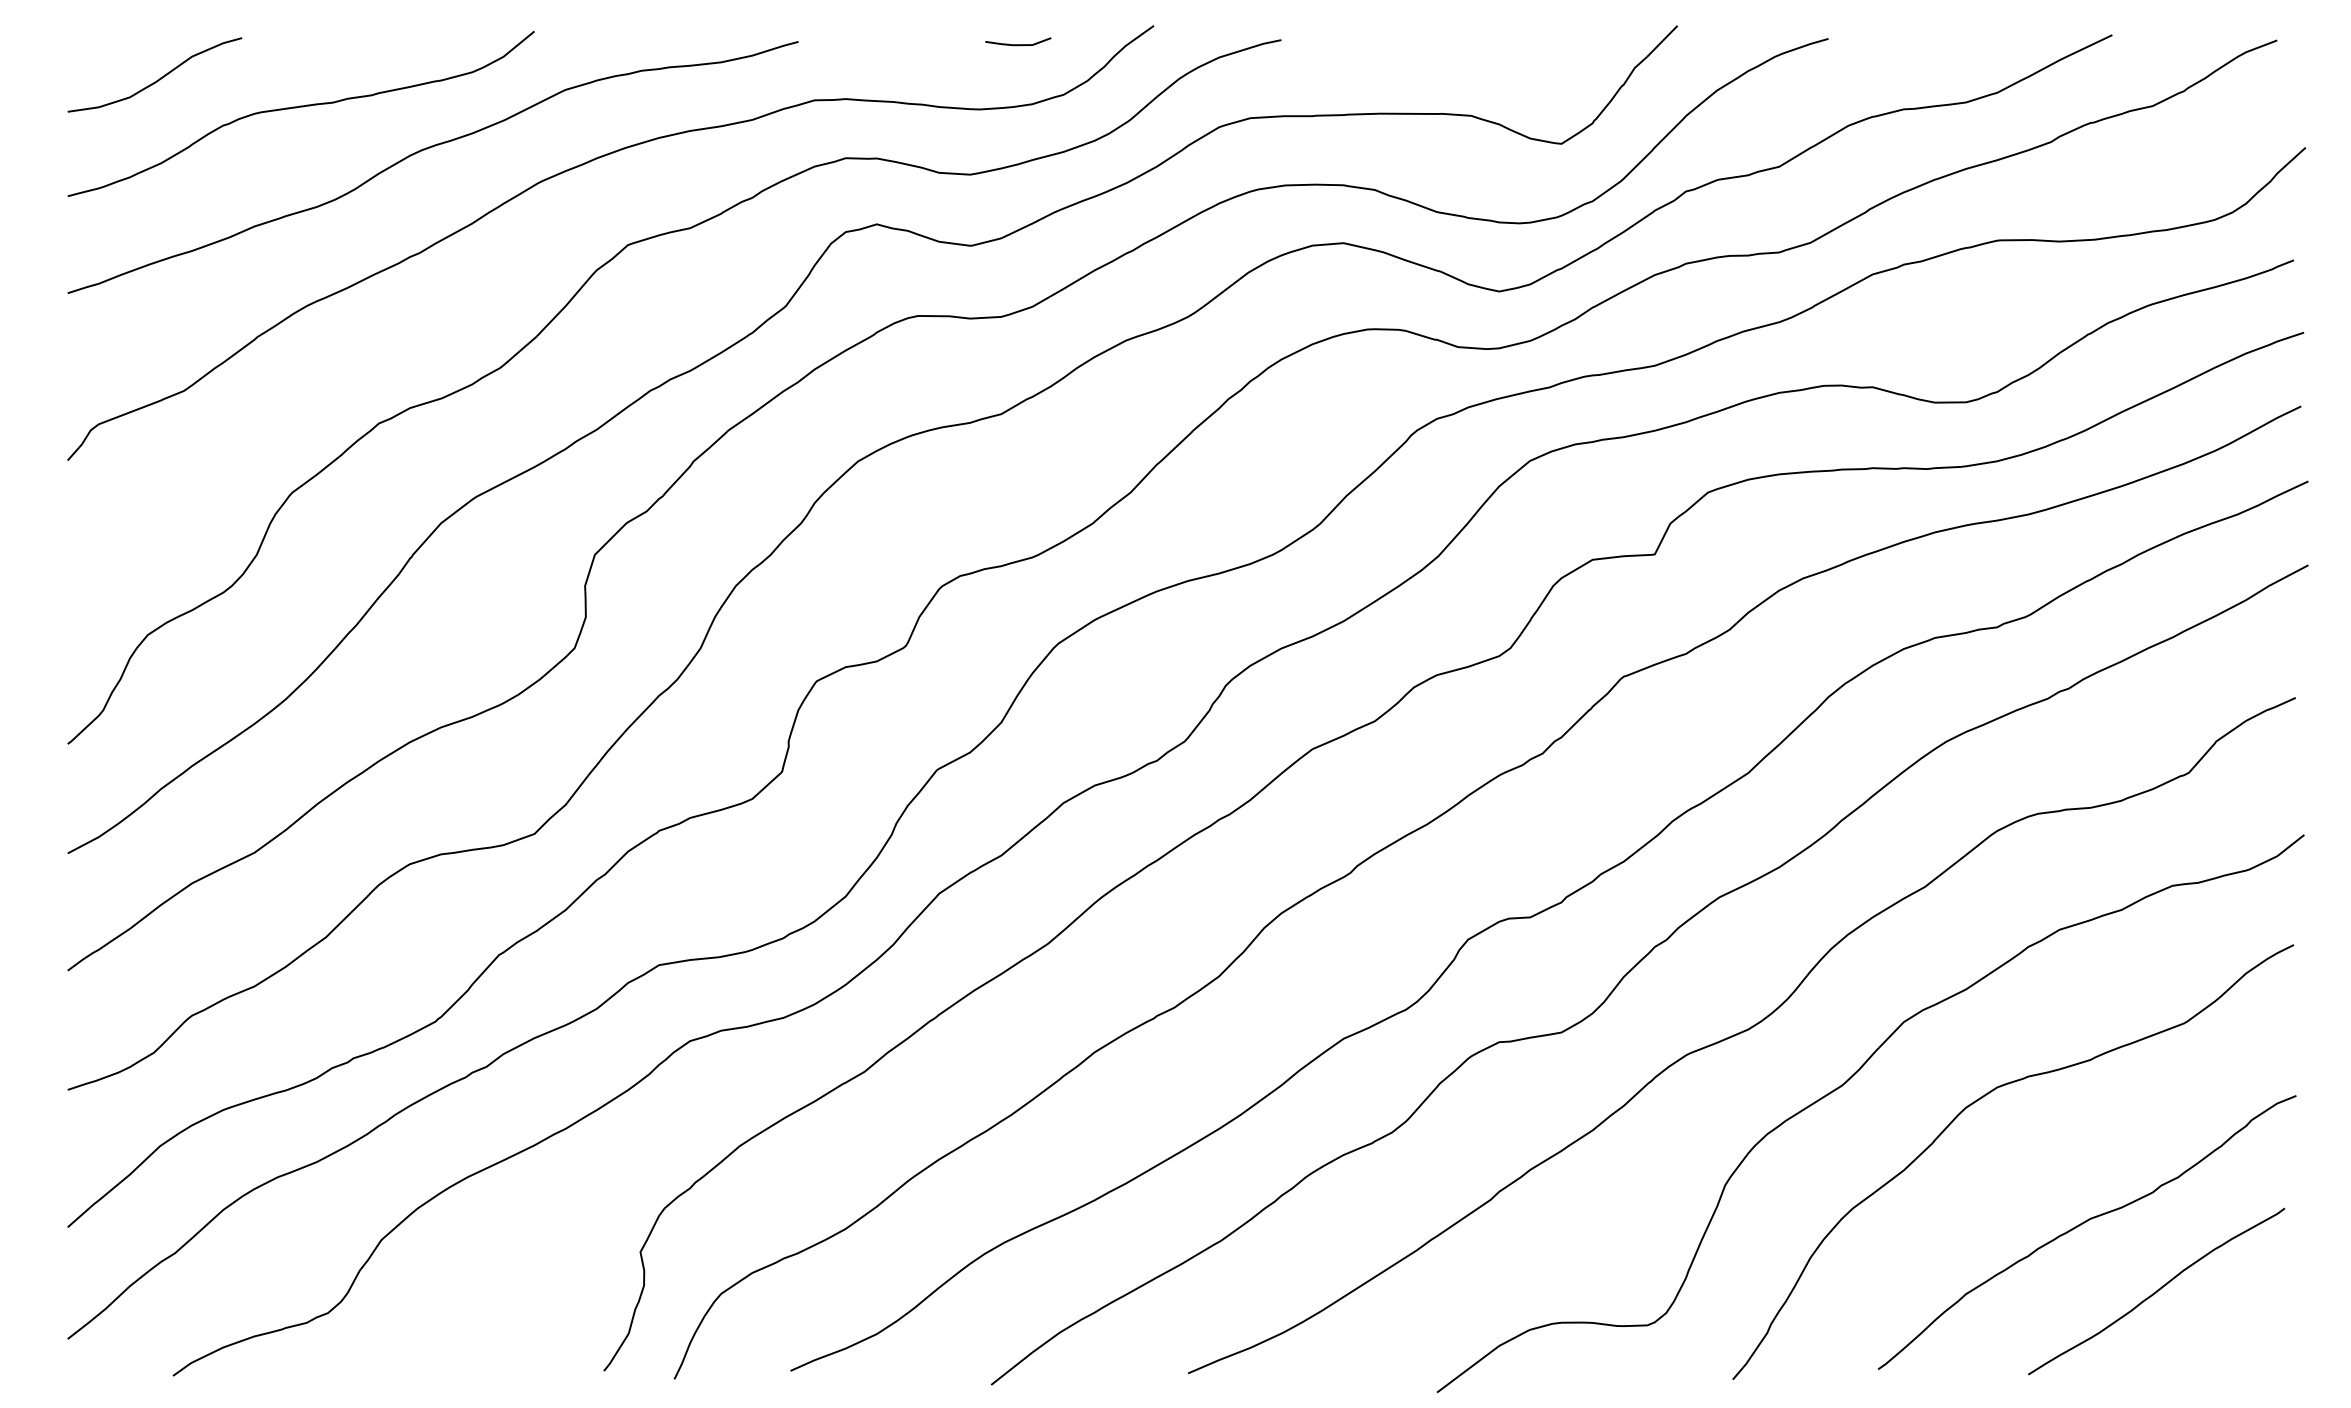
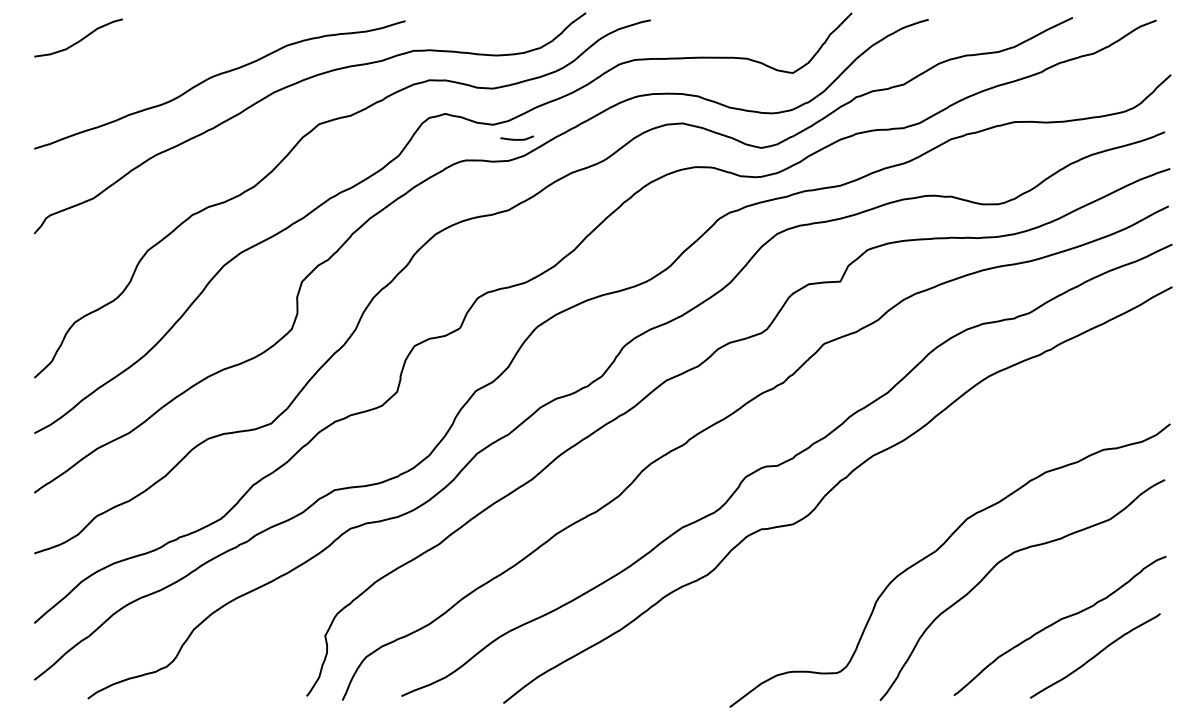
line: (1017, 44) -> (516, 139), moved
curve: (298, 109) -> (151, 55), removed
curve: (1741, 1034) -> (884, 525), removed

